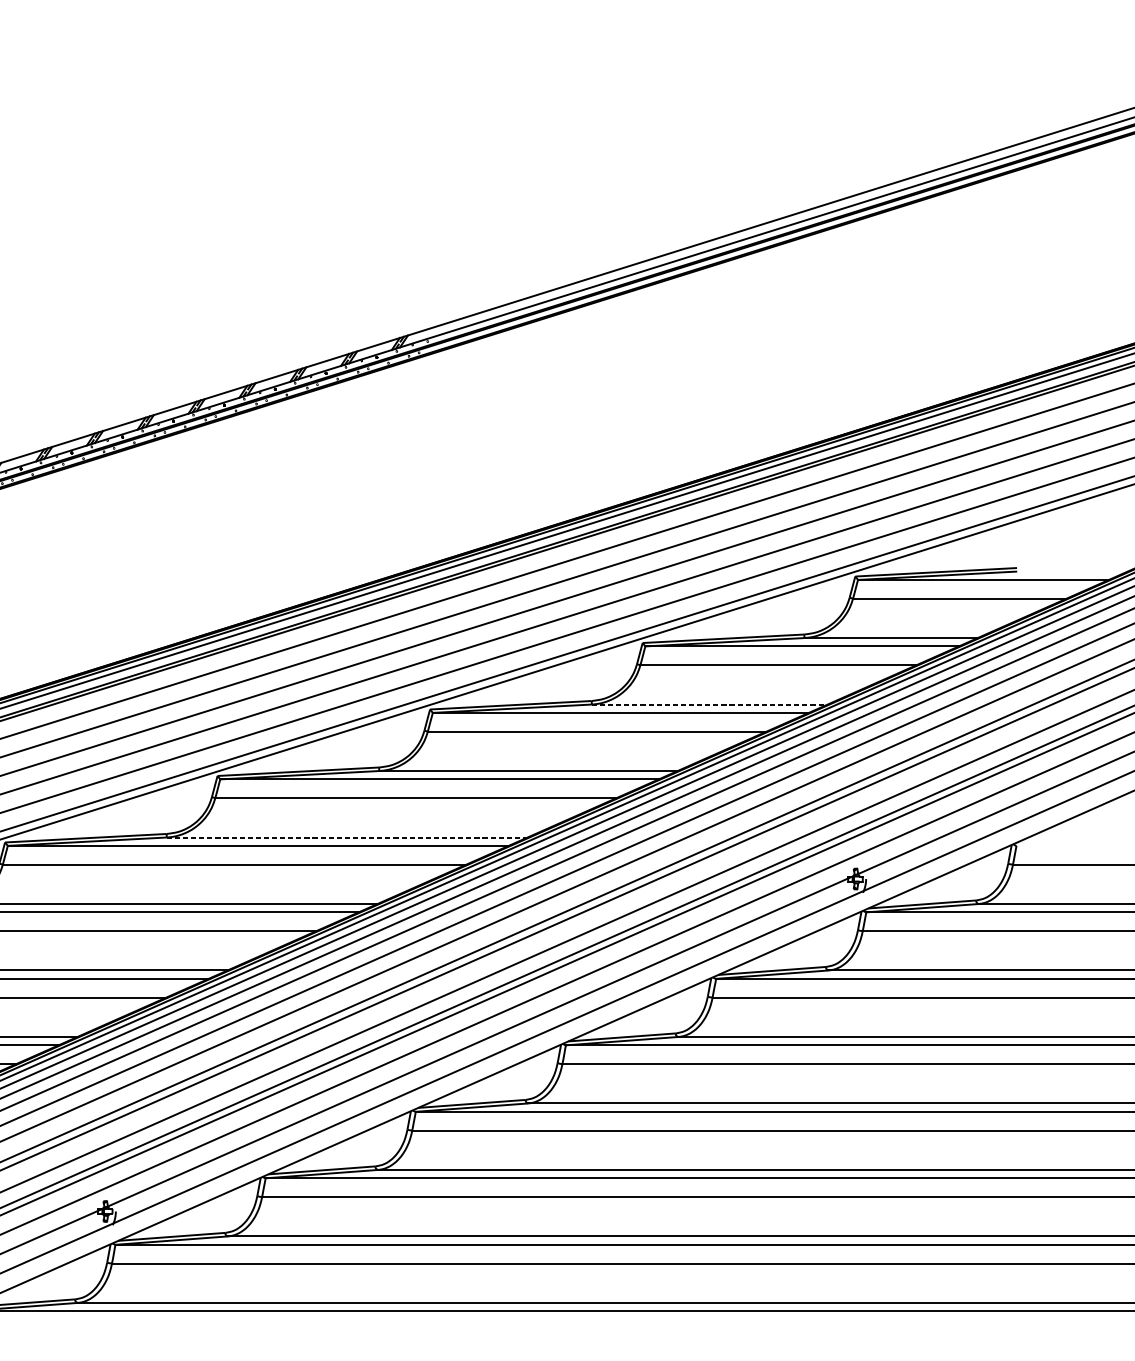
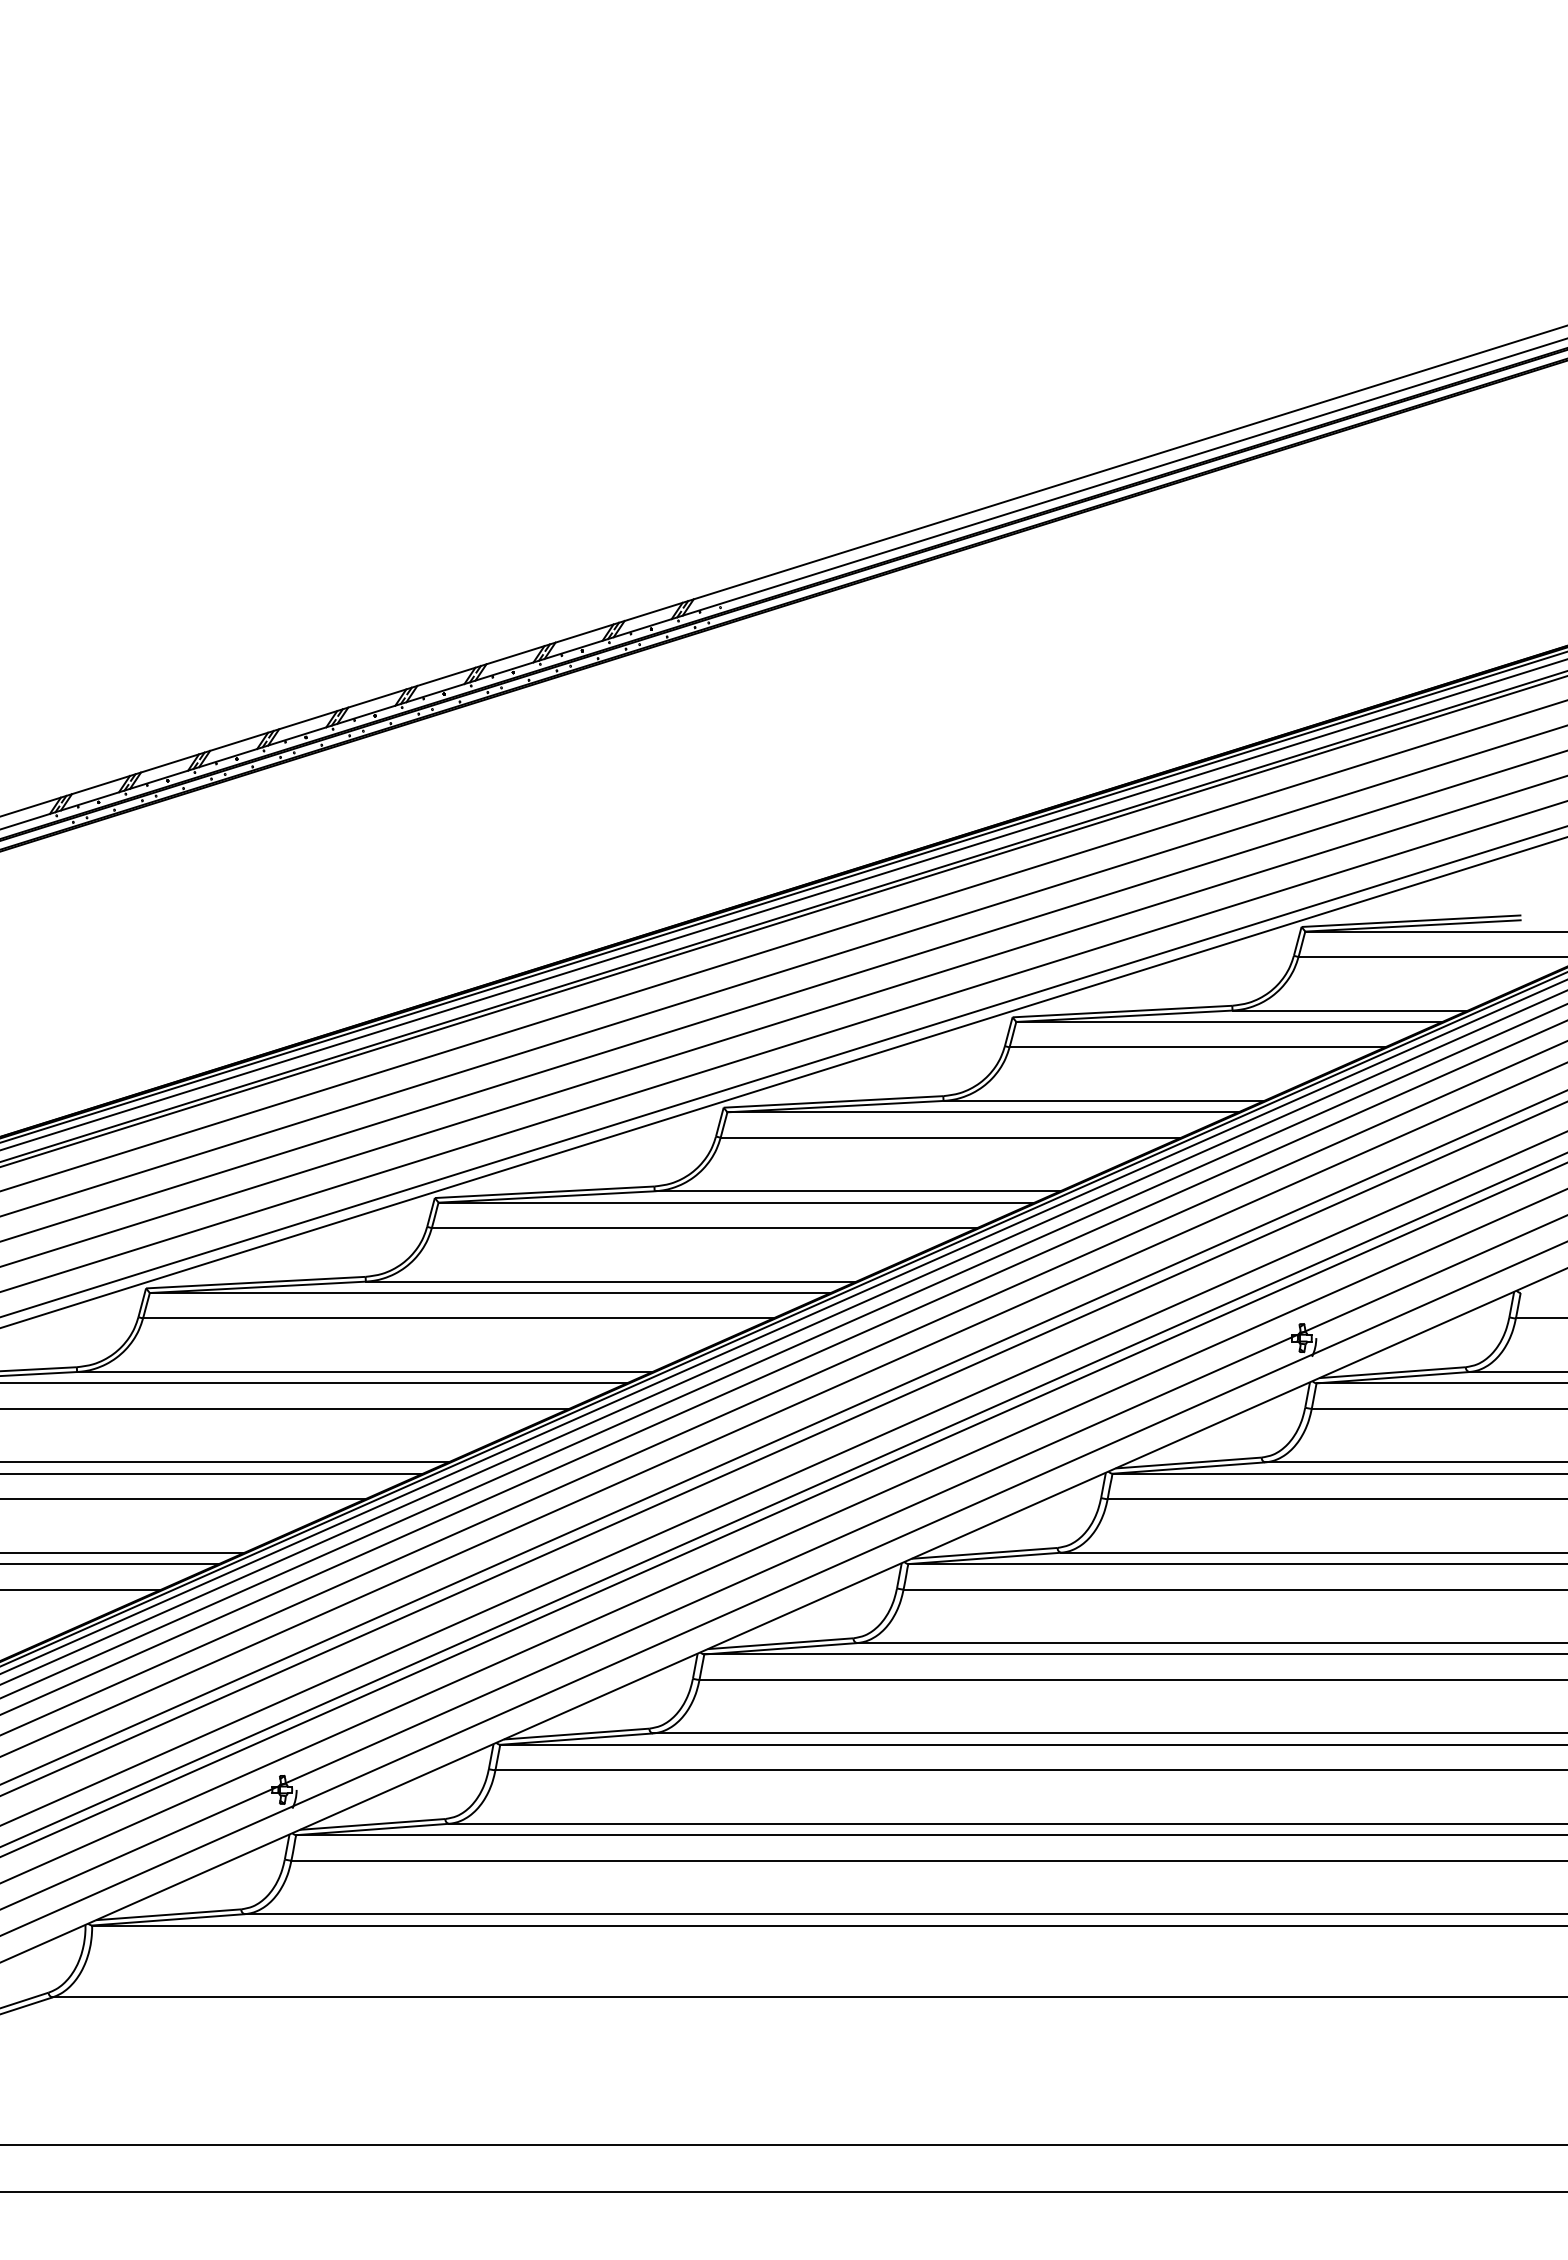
line: (710, 704) -> (1104, 1100), dashed -> solid
line: (347, 837) -> (611, 1281), dashed -> solid

